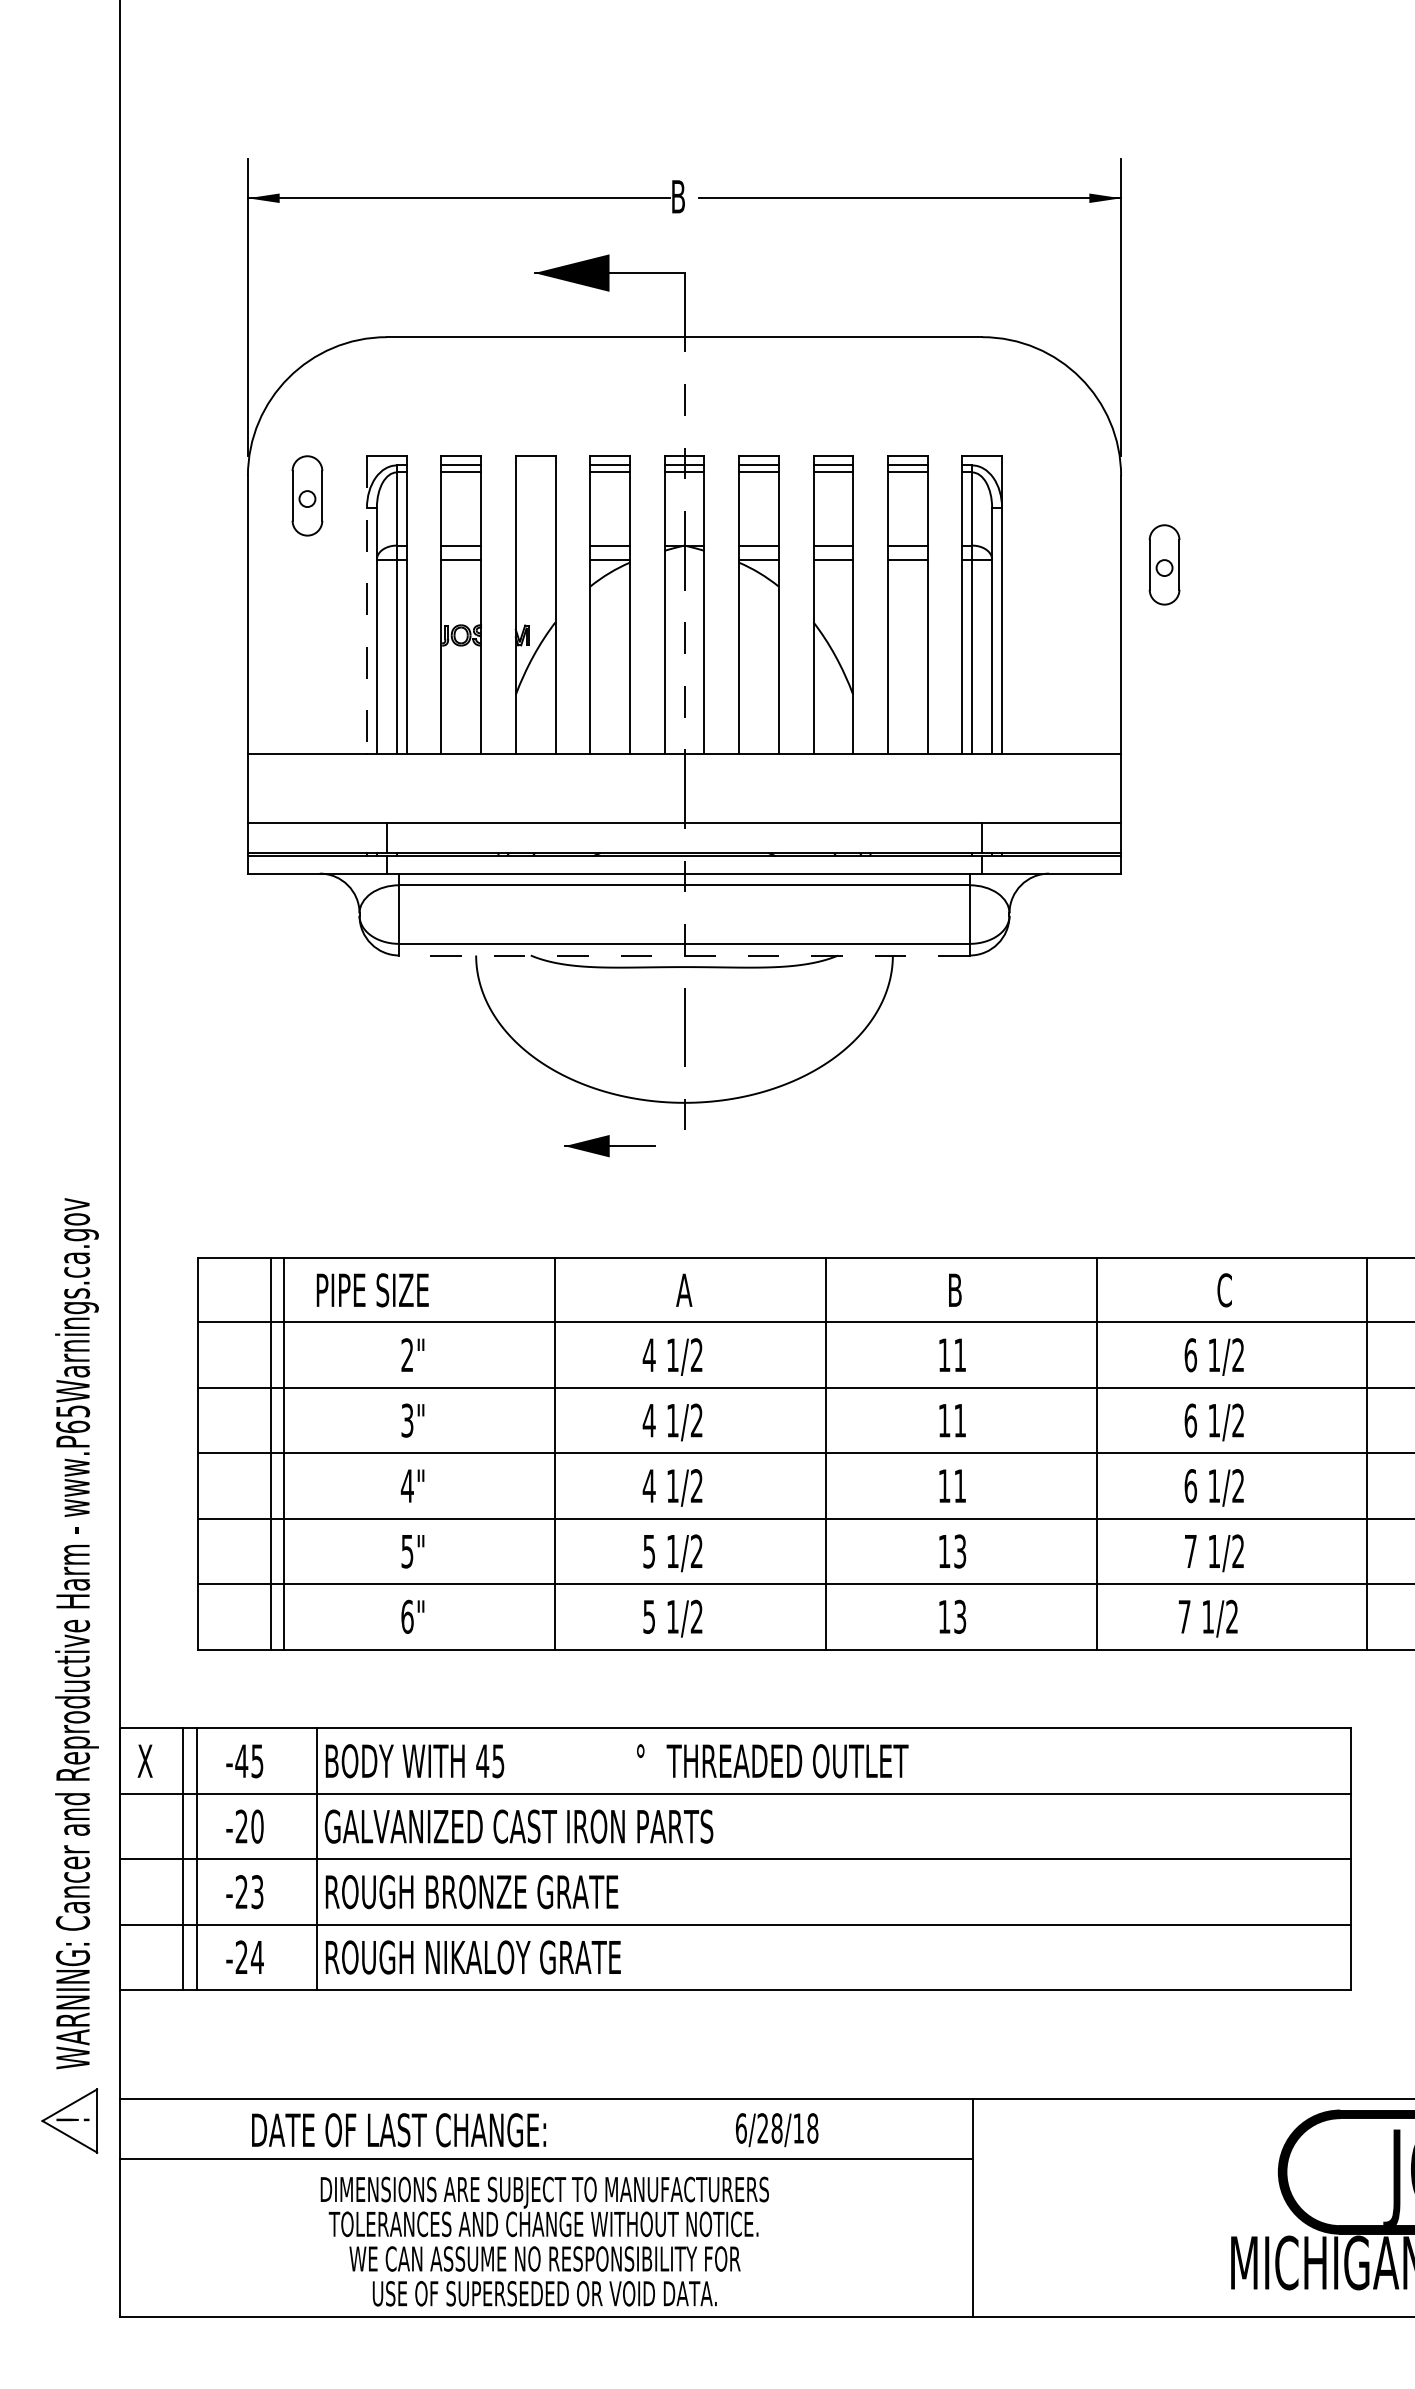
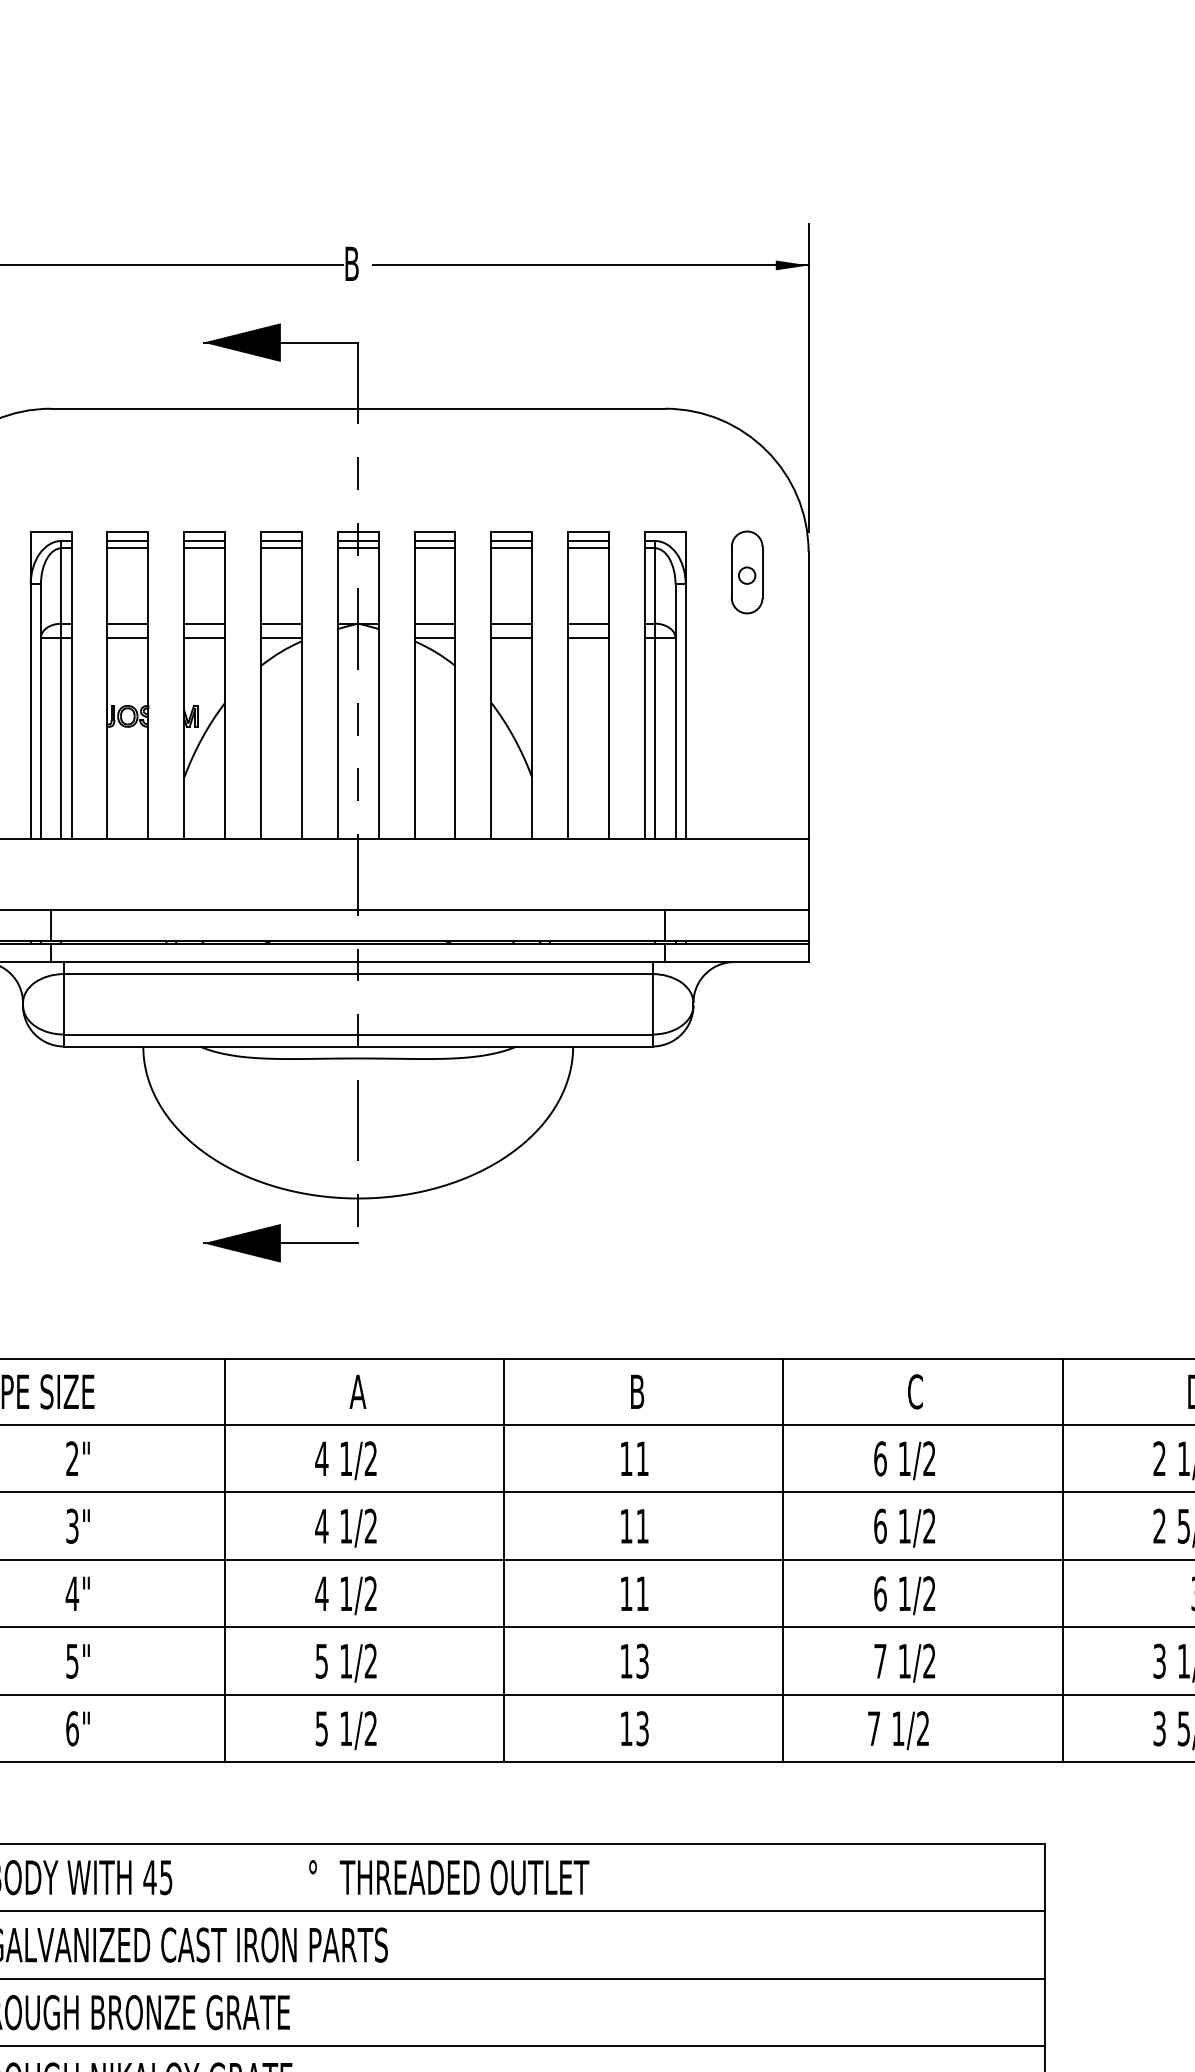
line: (535, 465) -> (204, 541), added
line: (535, 472) -> (204, 548), added
line: (535, 545) -> (204, 623), added
line: (535, 559) -> (204, 638), added
part: (1164, 564) -> (747, 572), moved
line: (367, 605) -> (31, 685), dashed -> solid
line: (684, 955) -> (358, 1046), dashed -> solid
part: (609, 1145) -> (280, 1242), size x1.67

